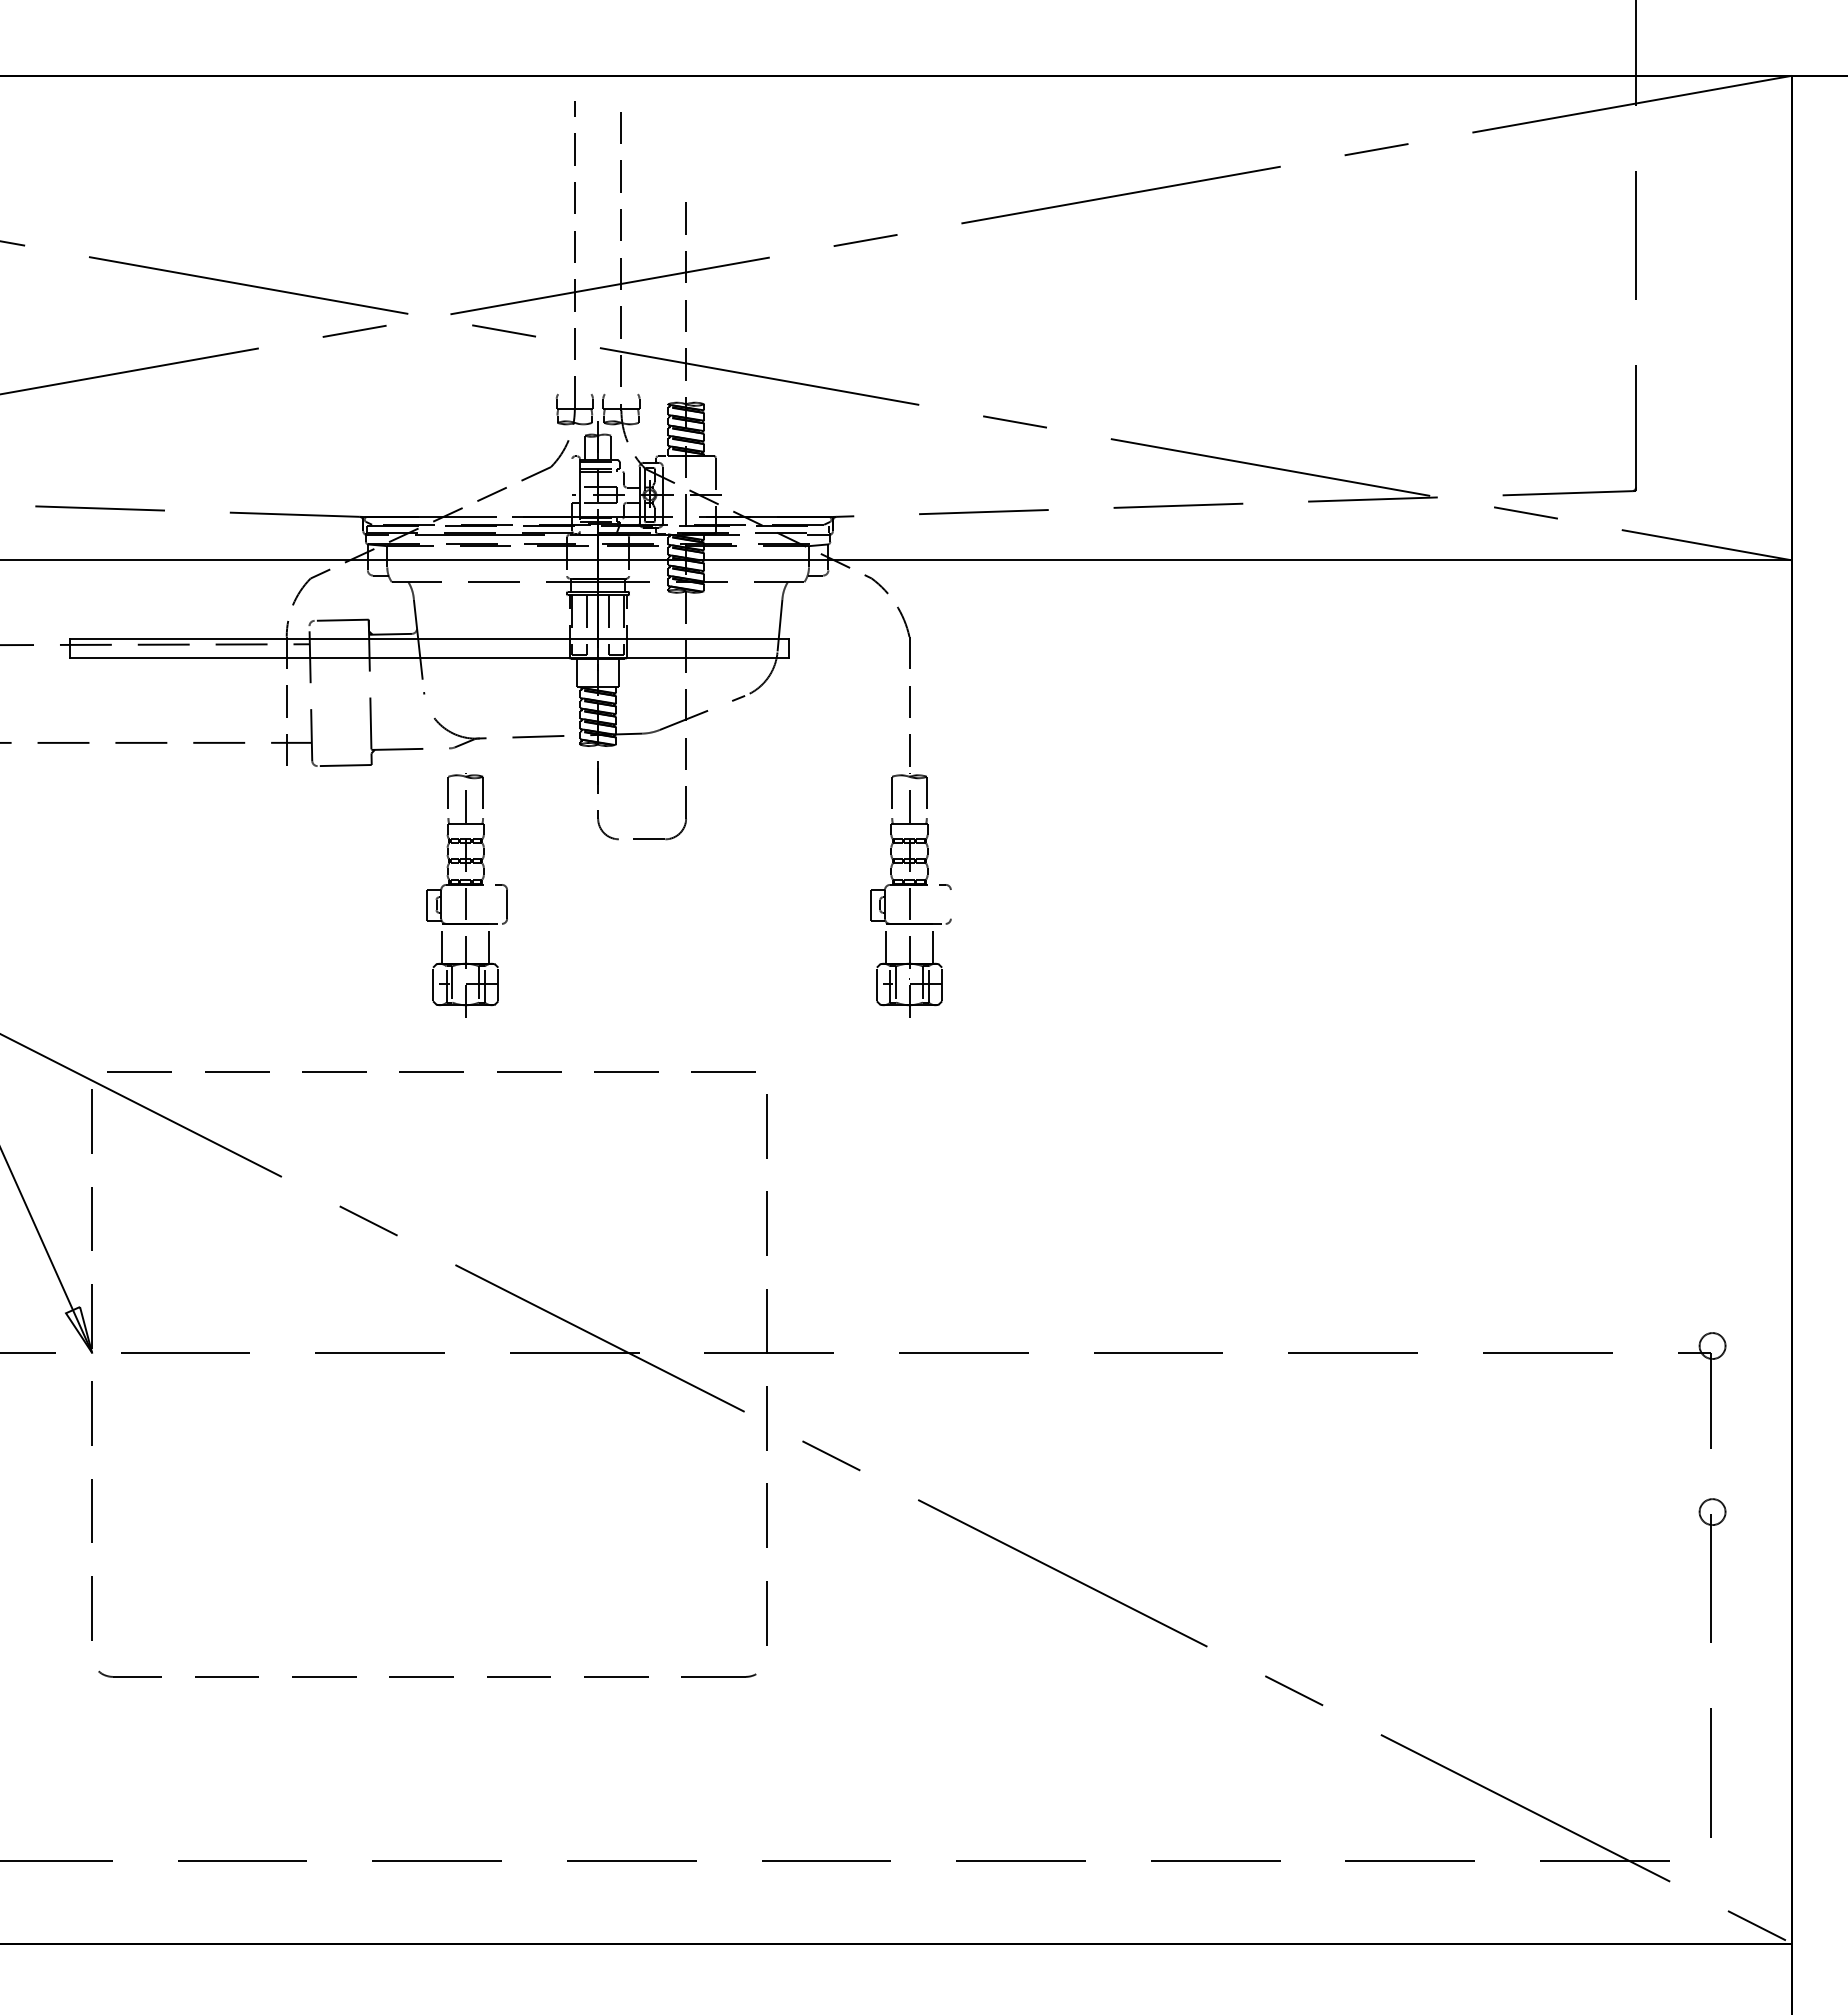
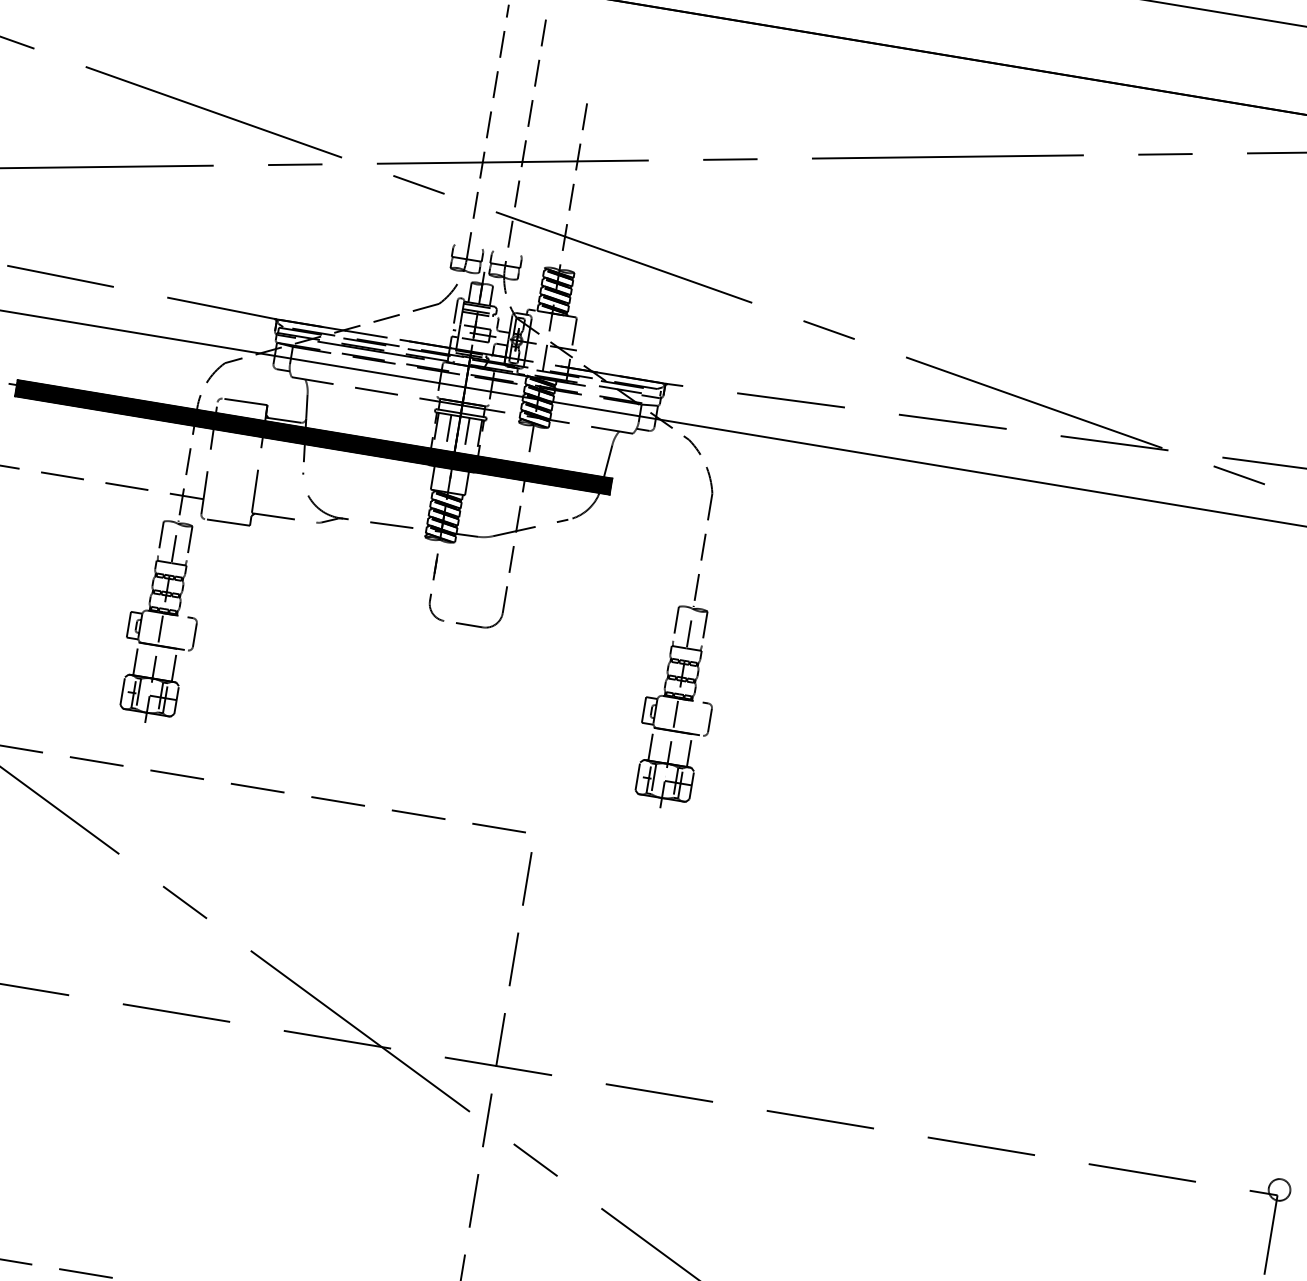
line: (572, 472) -> (456, 311), added
hatch: (429, 648) -> (313, 437), added
part: (466, 895) -> (162, 622), moved
line: (950, 904) -> (709, 720), added

